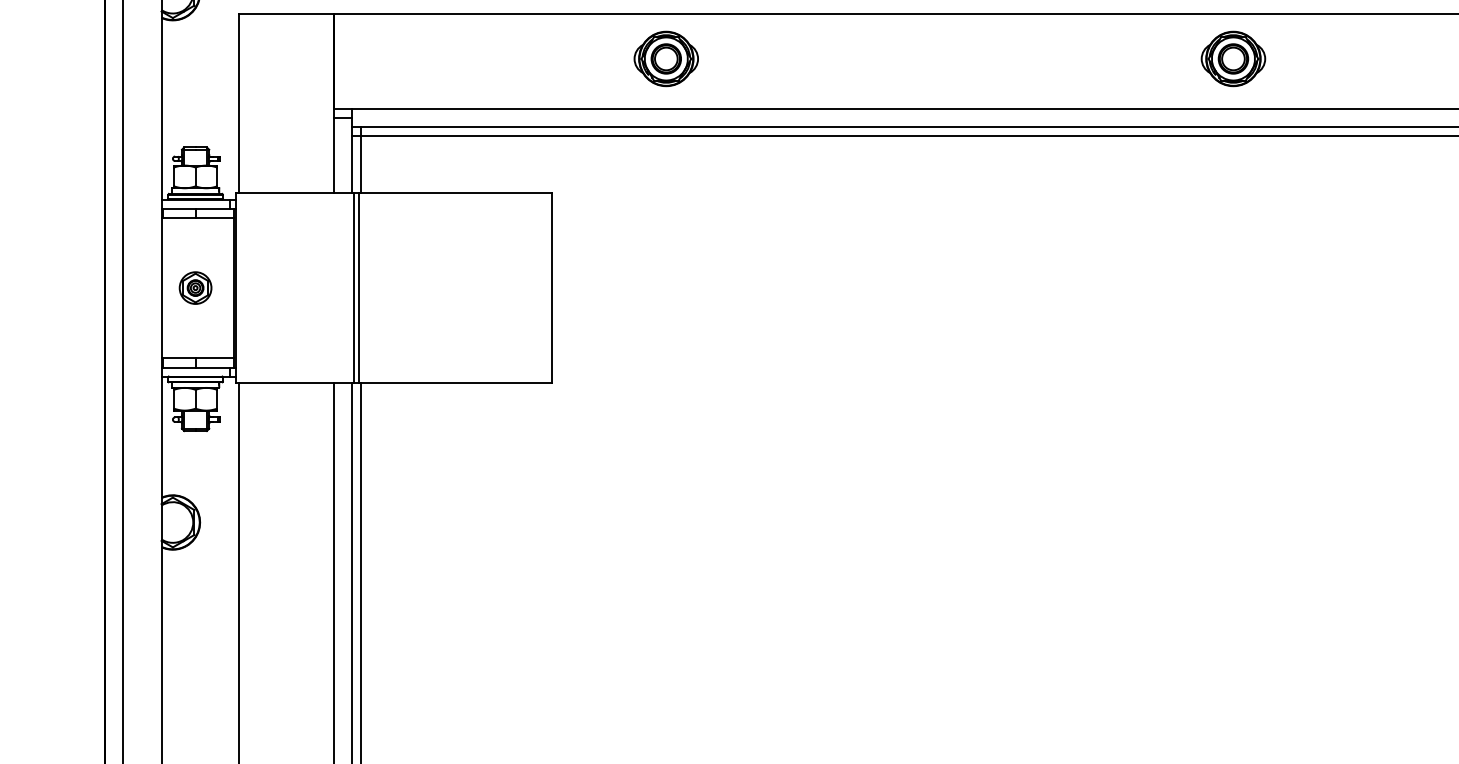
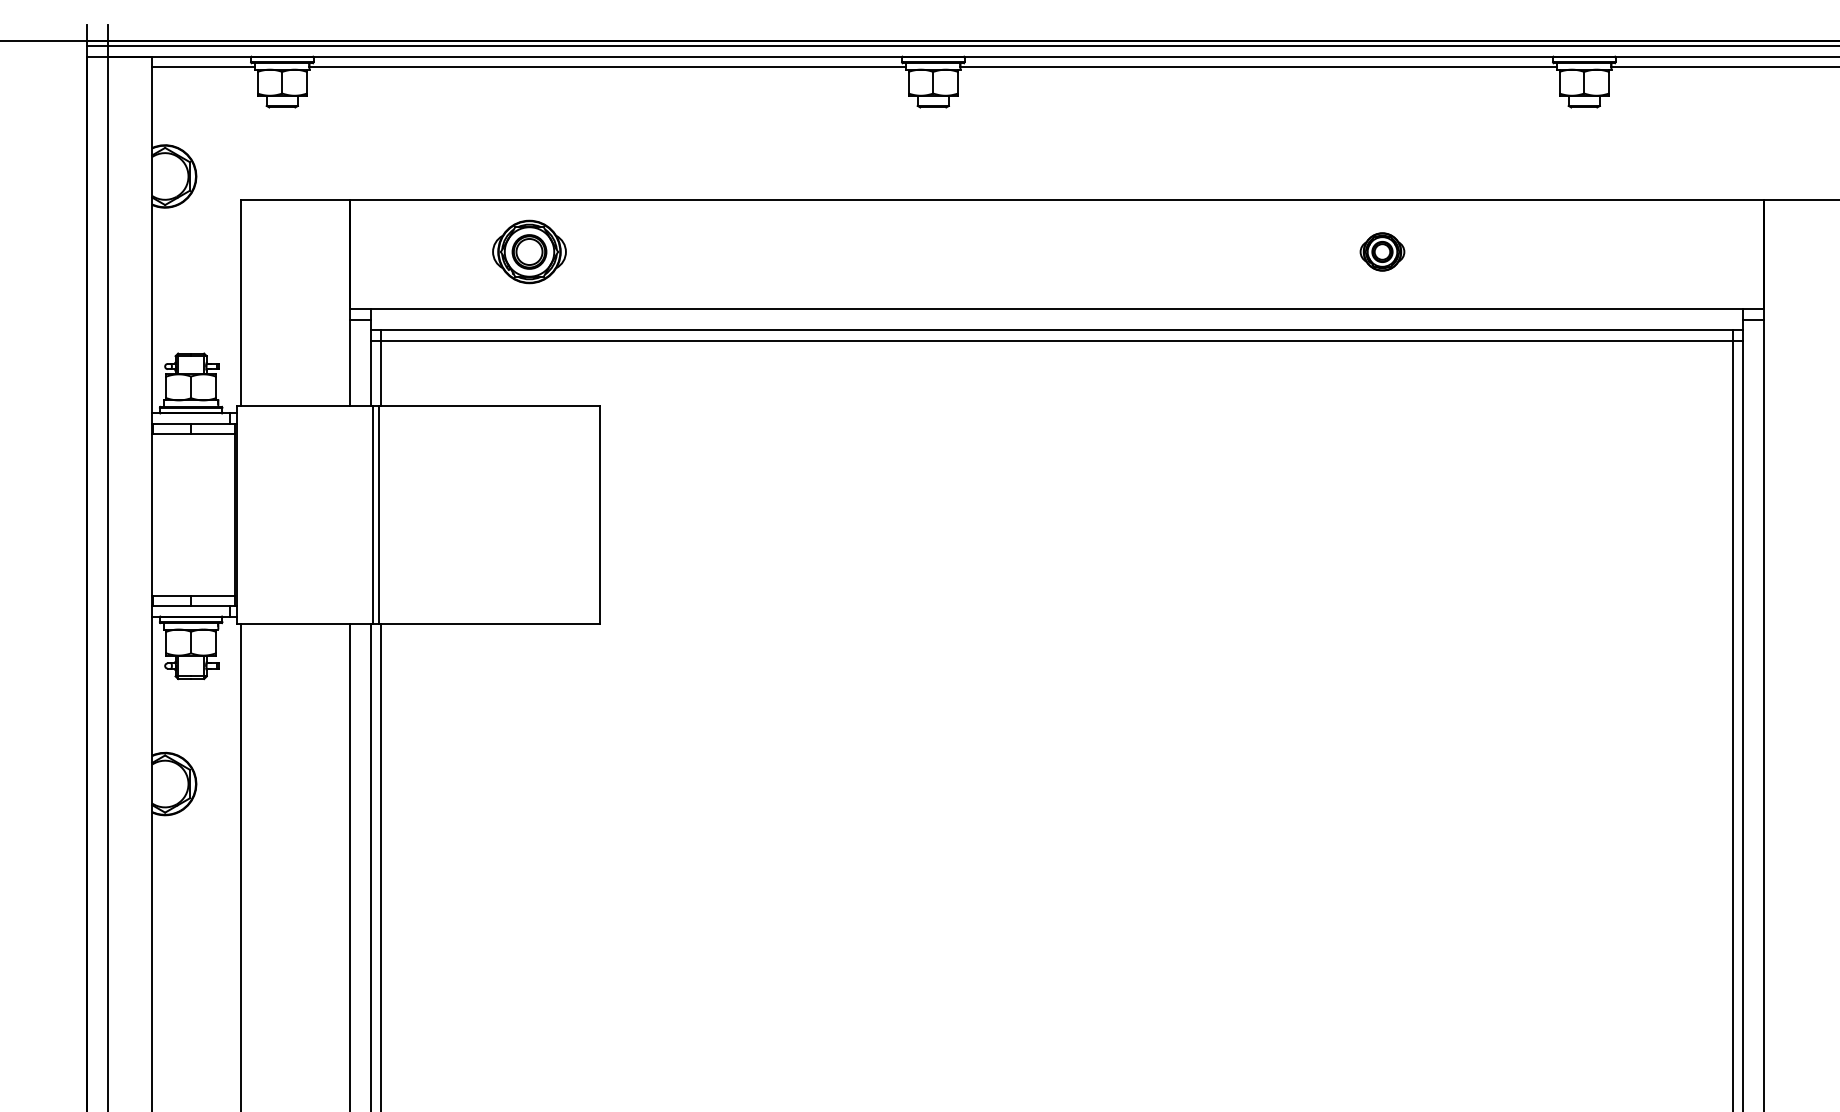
part: (666, 58) -> (529, 251), moved
part: (1233, 58) -> (1382, 251), size x0.6
part: (195, 287) -> (191, 514), removed

